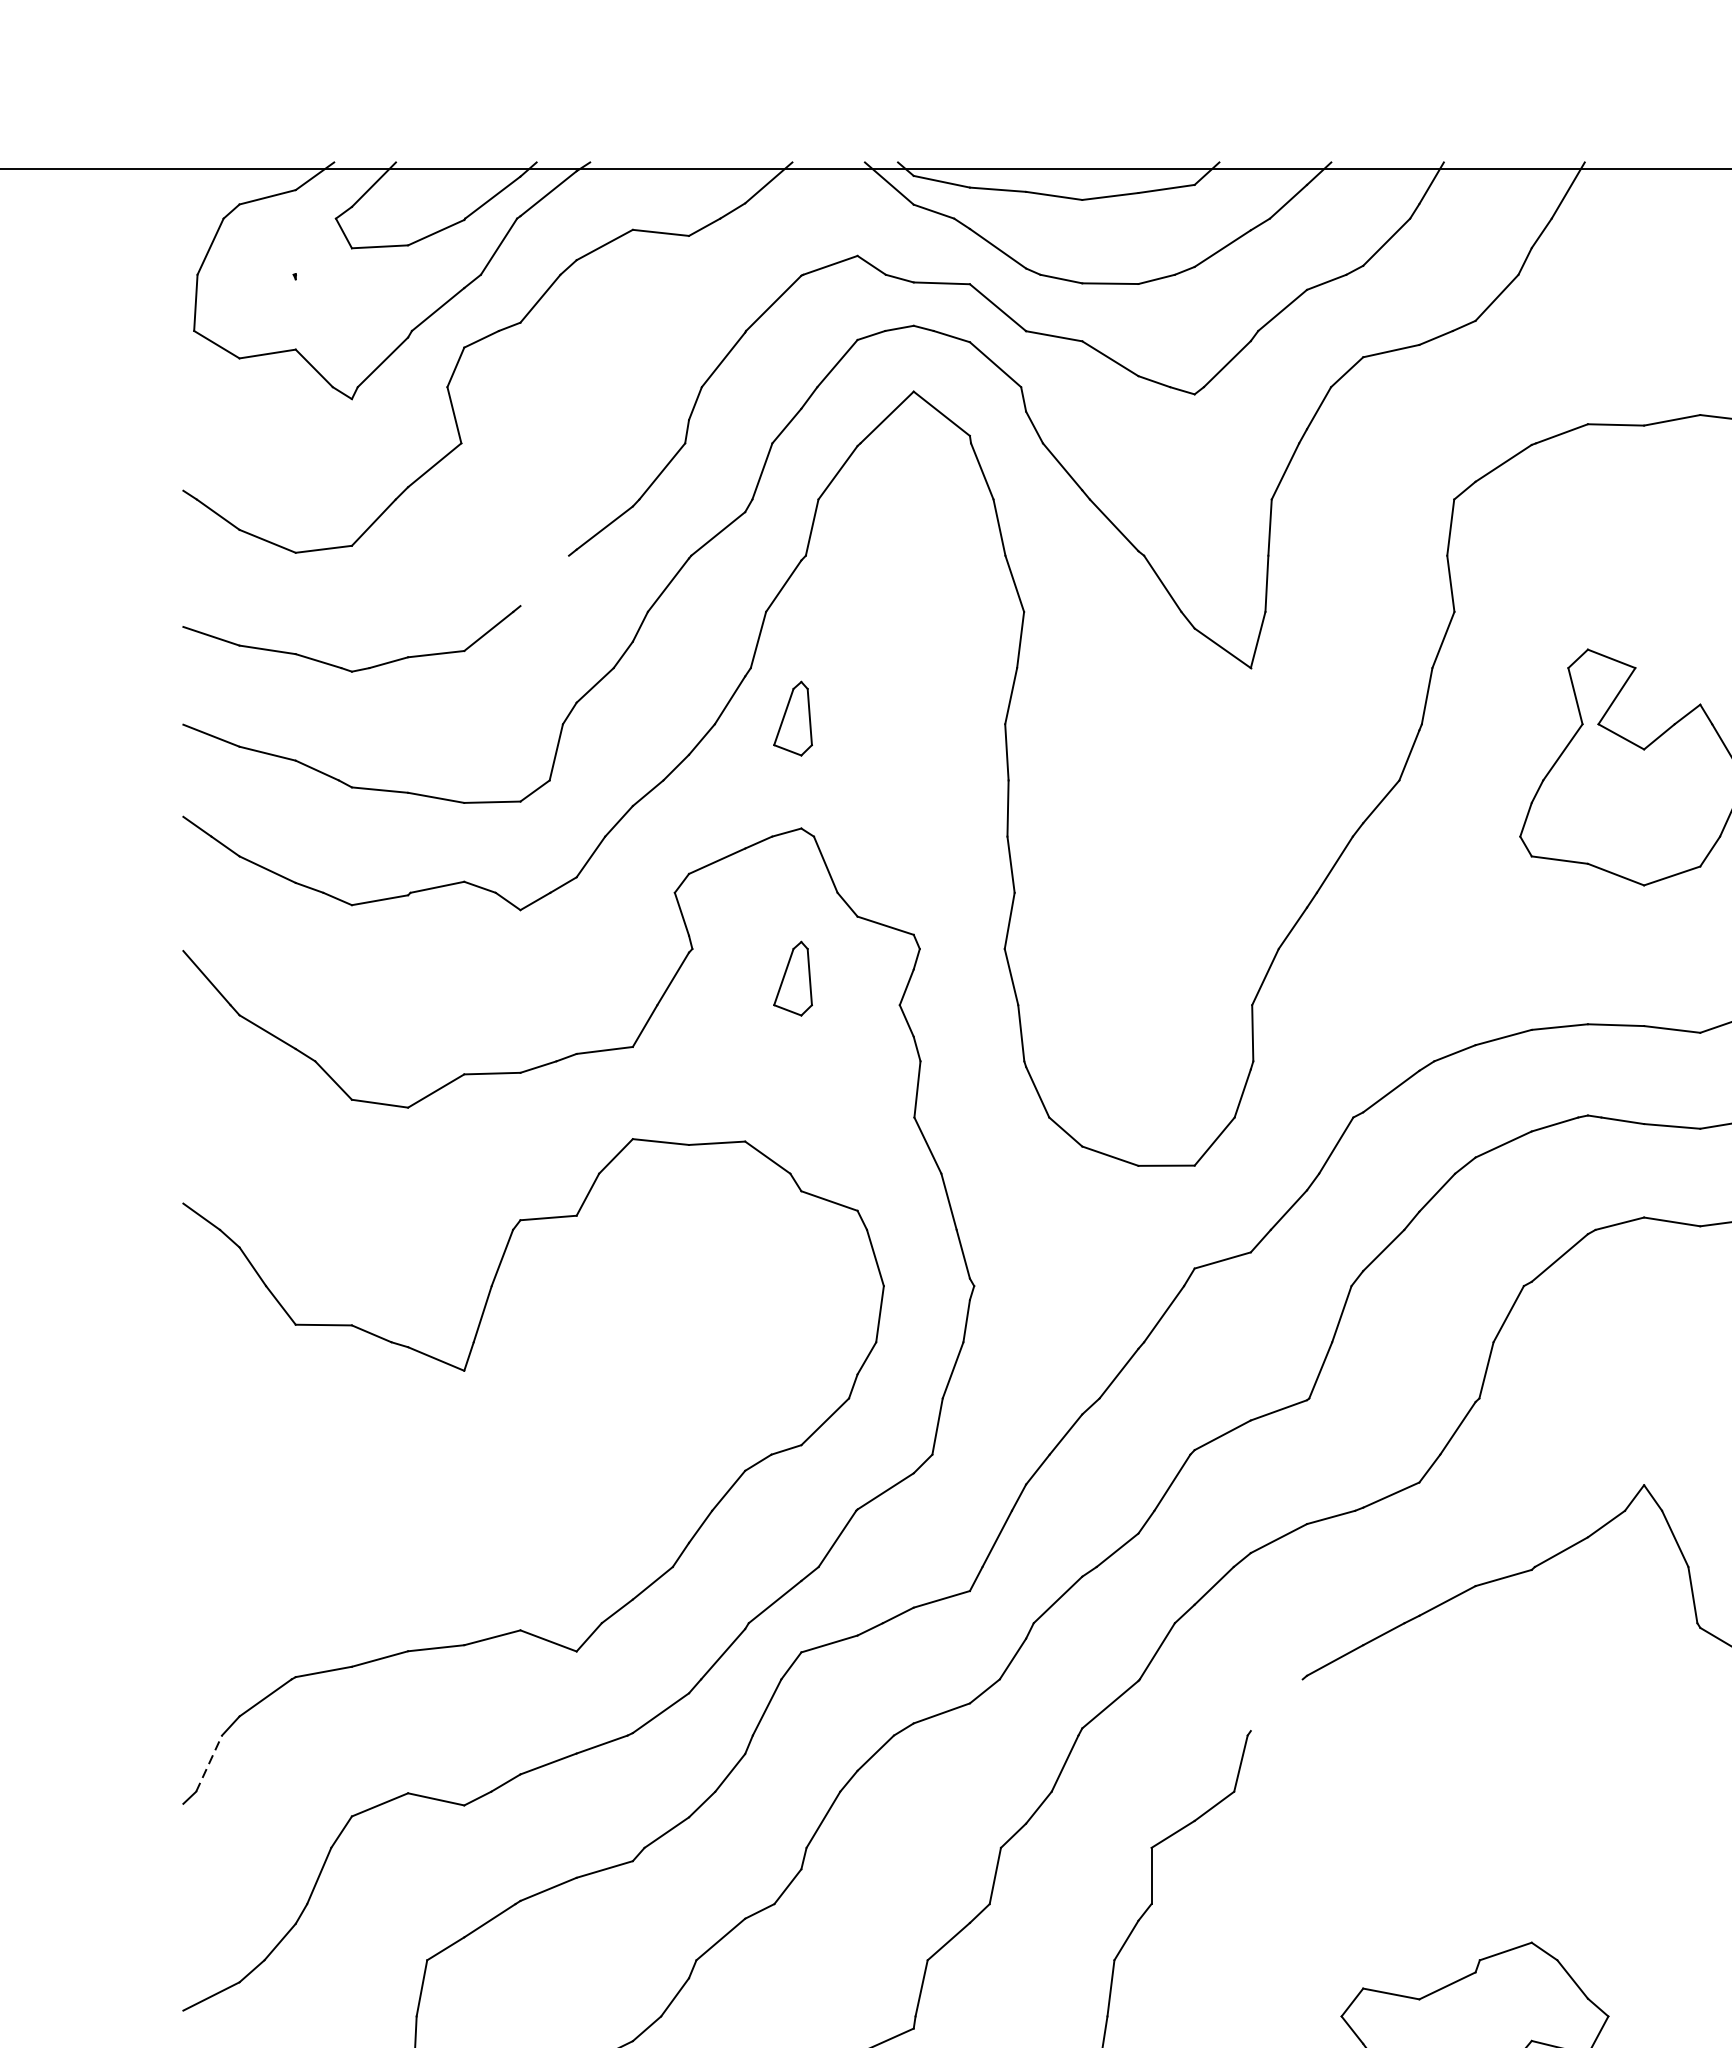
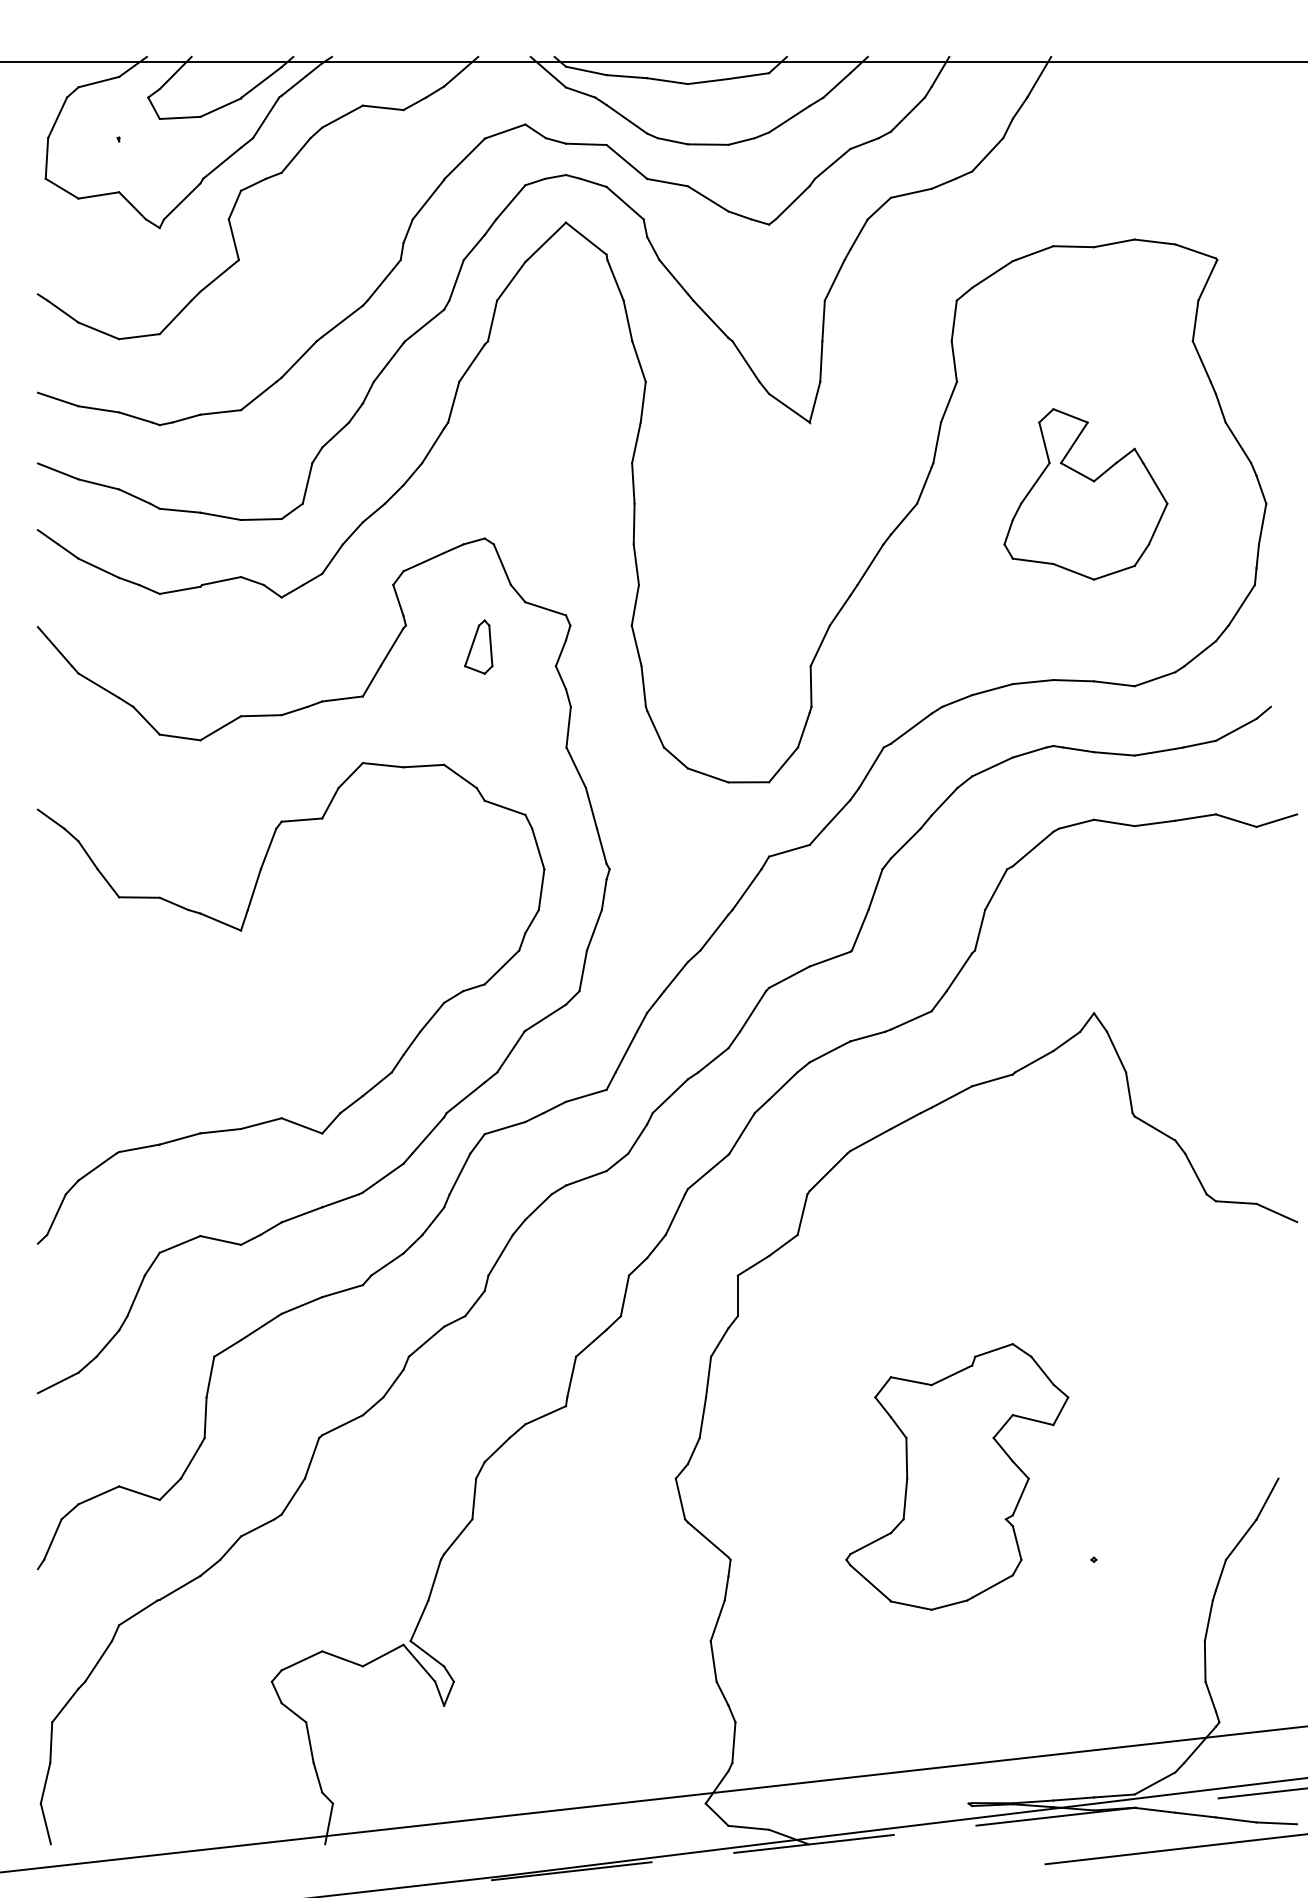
line: (543, 580) -> (298, 359), added
part: (792, 717) -> (478, 458), removed
line: (1276, 1705) -> (828, 1172), added
line: (209, 1763) -> (56, 1214), dashed -> solid

